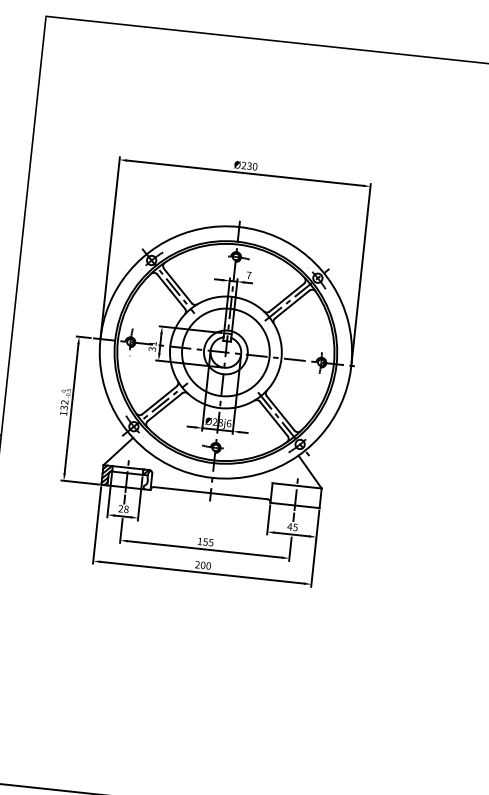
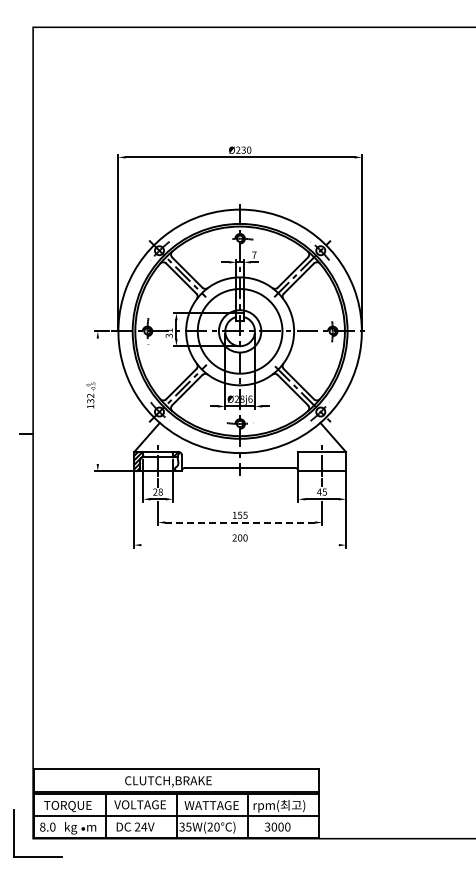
line: (71, 407) -> (97, 400), removed
line: (205, 549) -> (240, 522), solid -> dashed
line: (201, 573) -> (239, 545), removed

